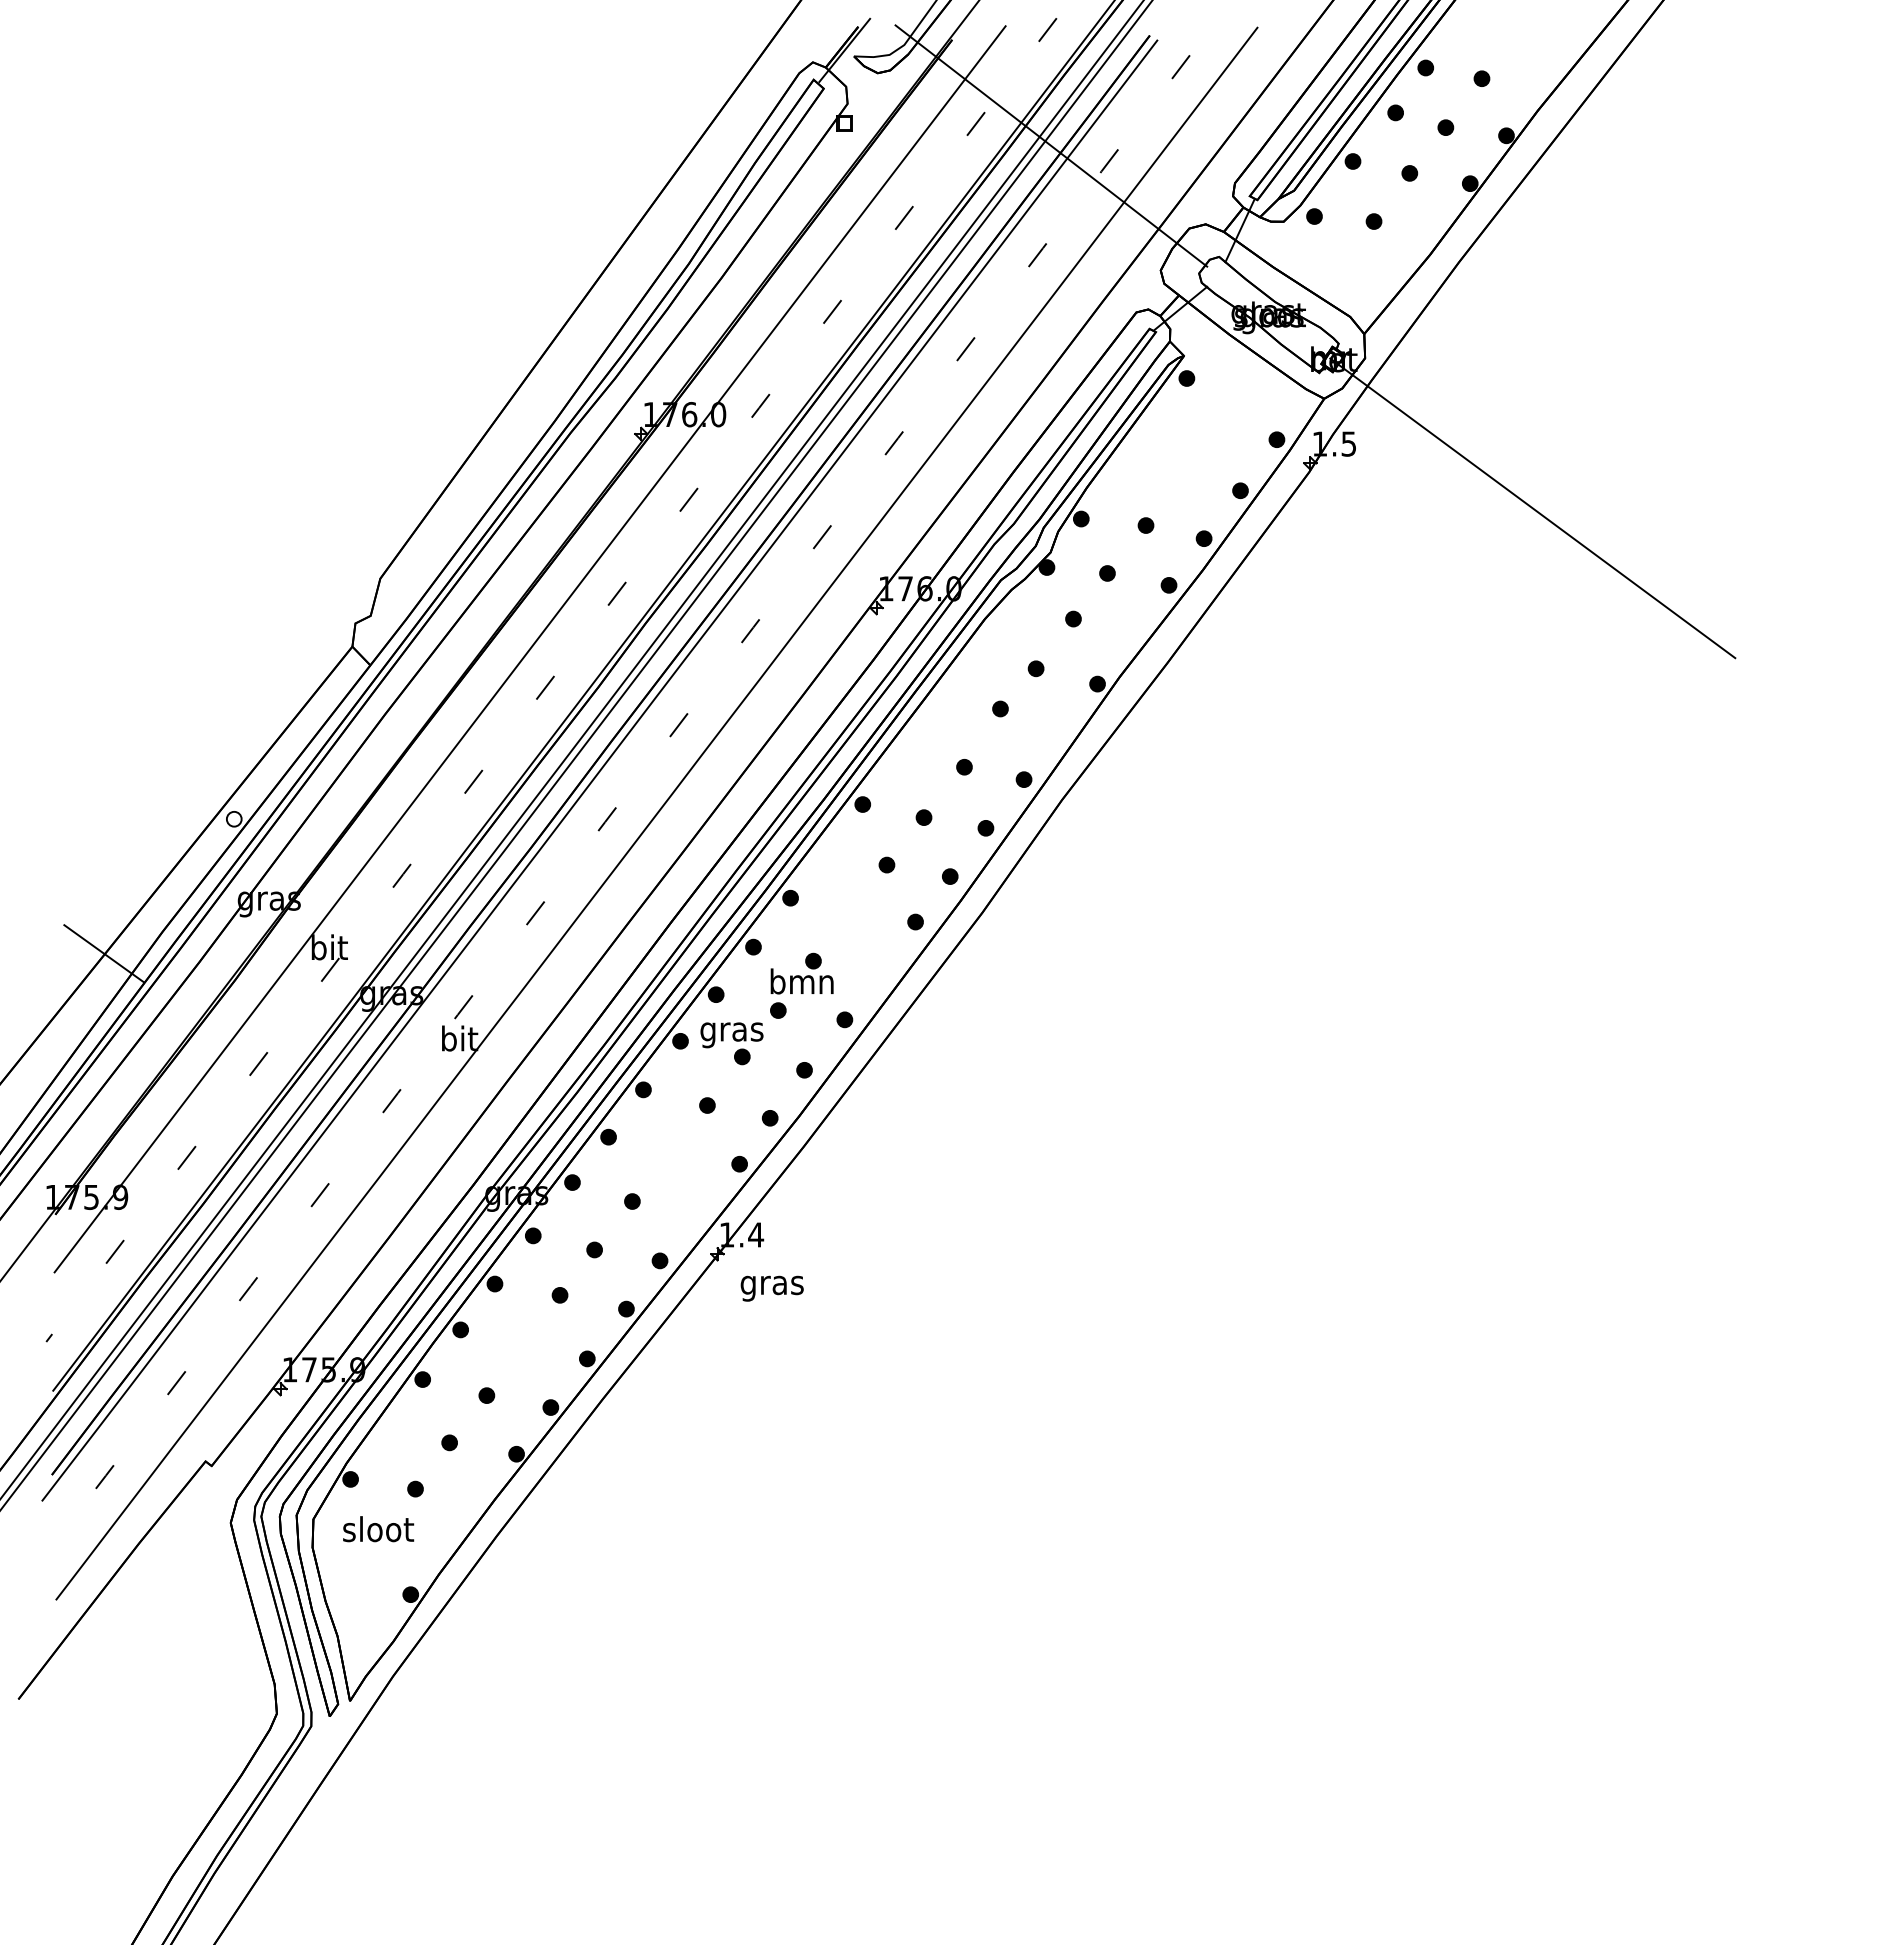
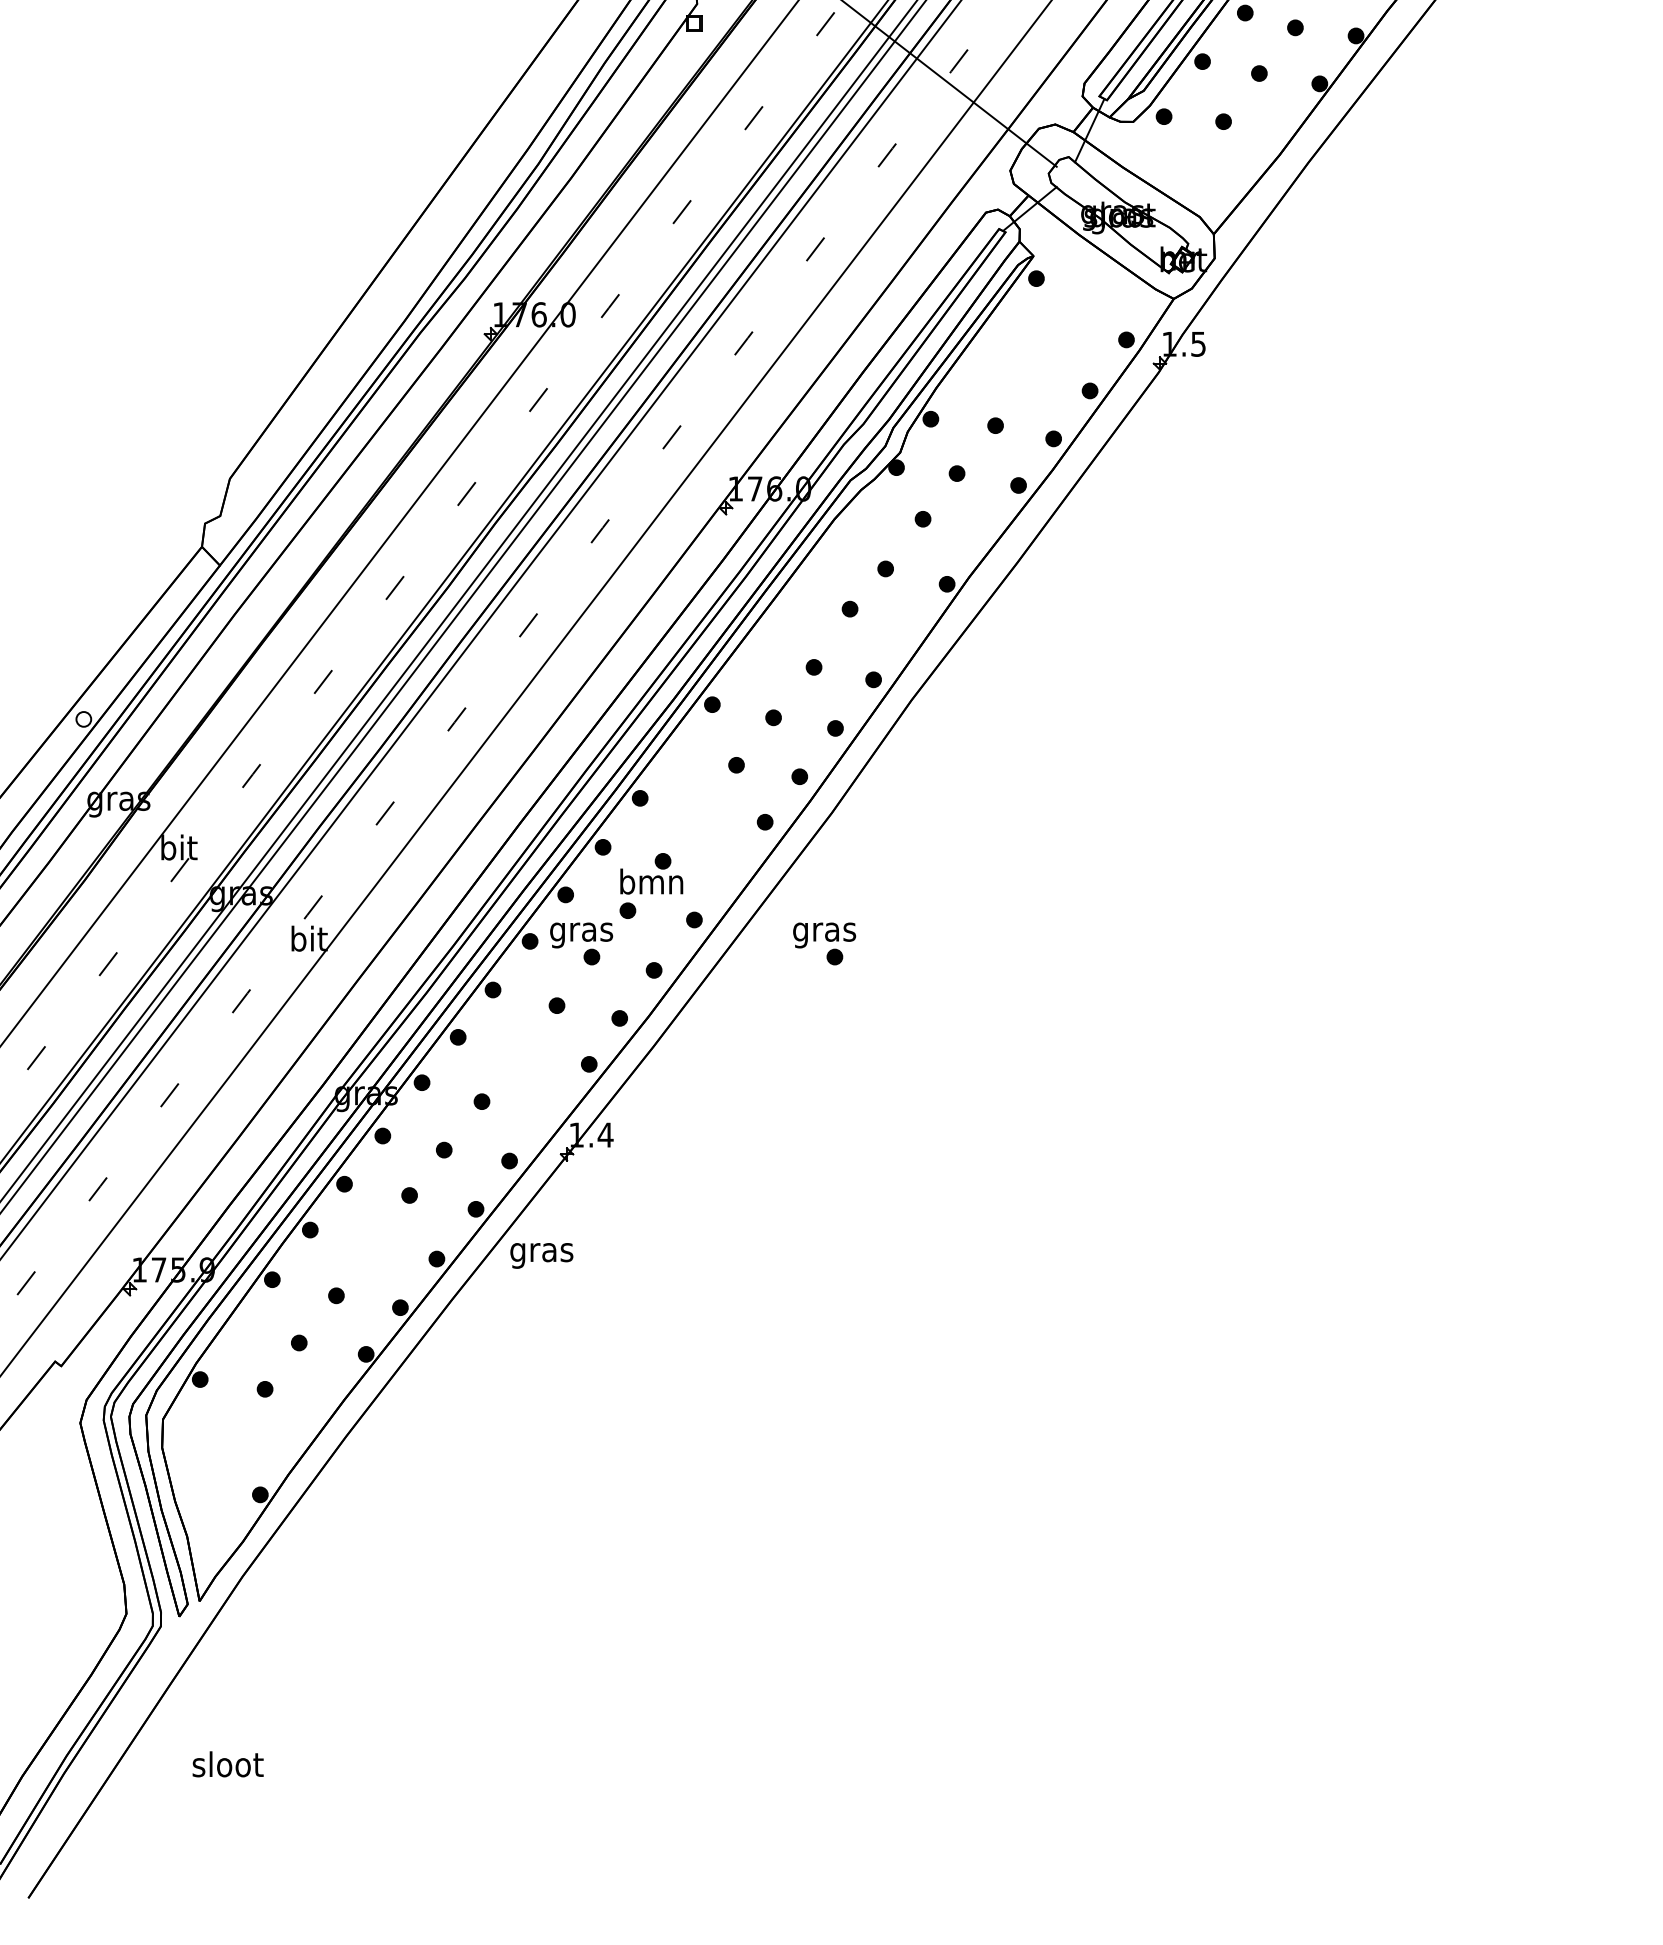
line: (1532, 508) -> (1382, 408), removed
part: (974, 1043) -> (824, 943), added
text: (771, 1288) -> (541, 1255), moved
text: (378, 1529) -> (228, 1764), moved

